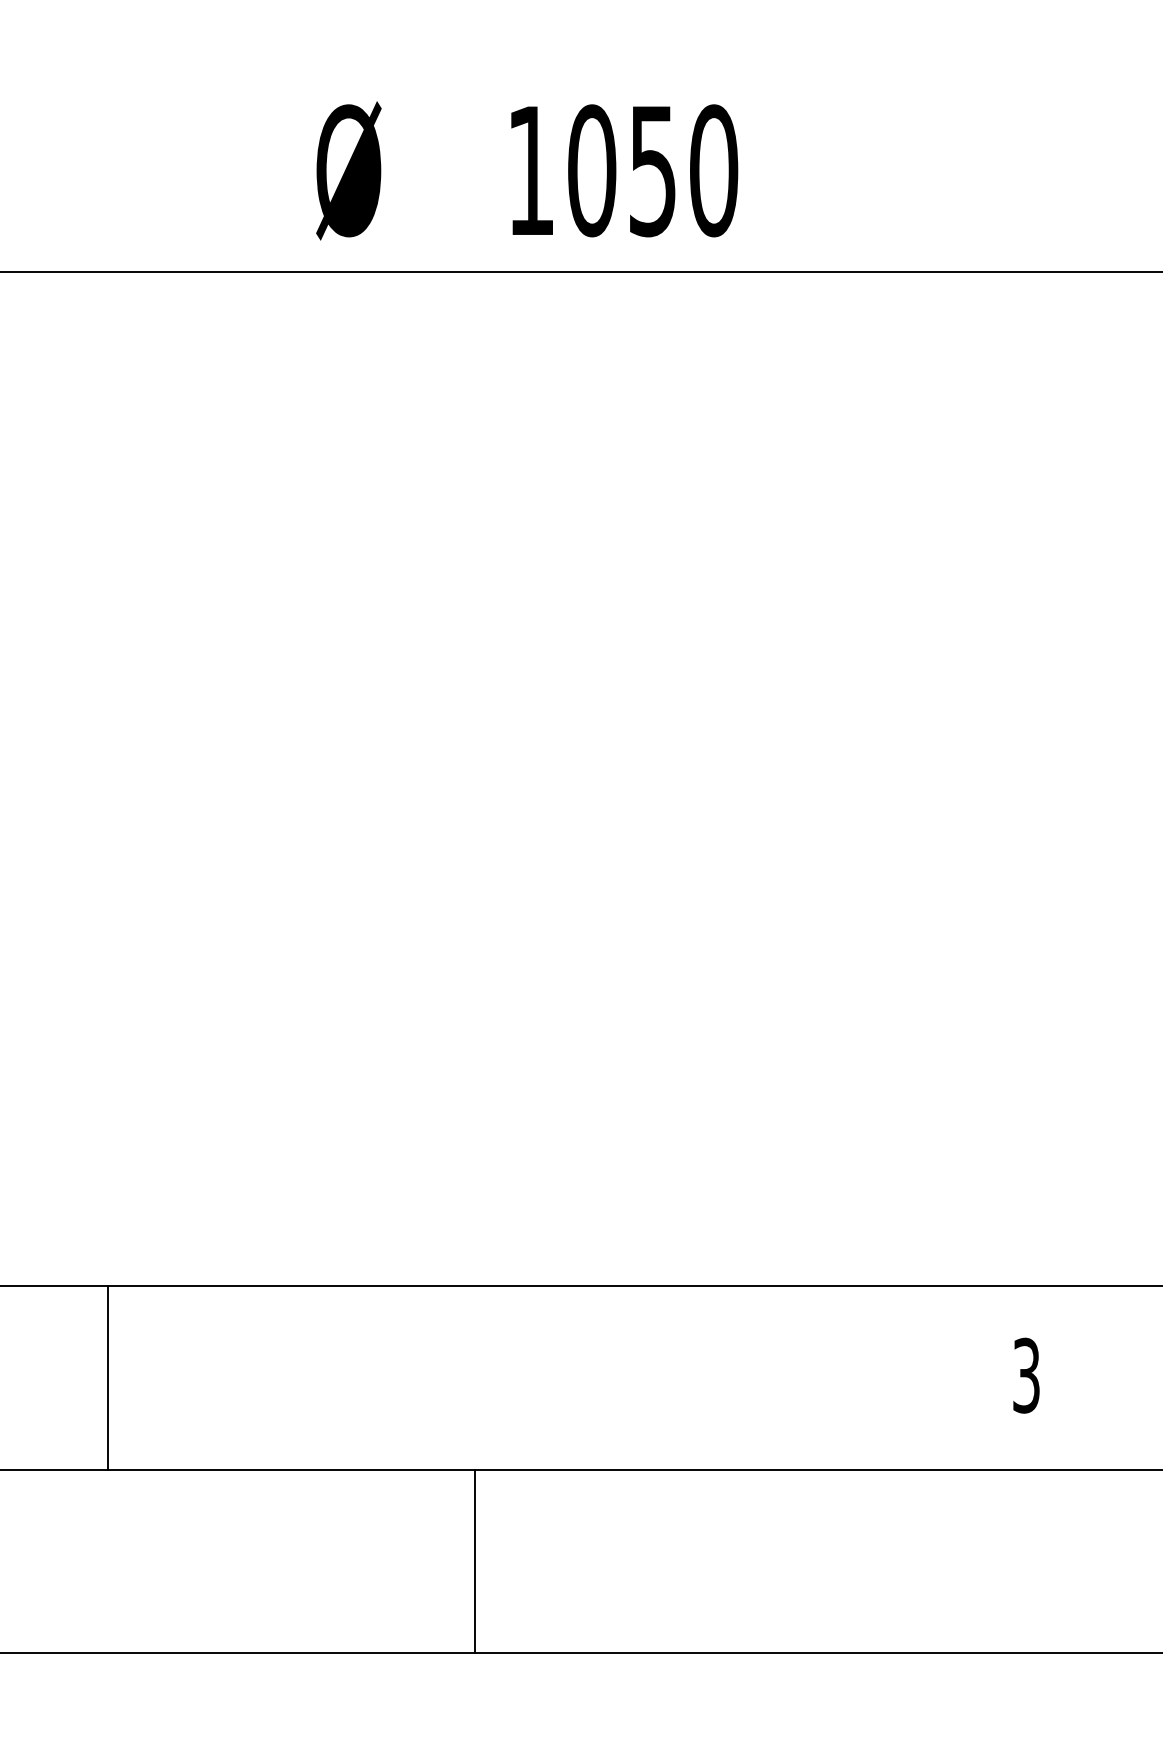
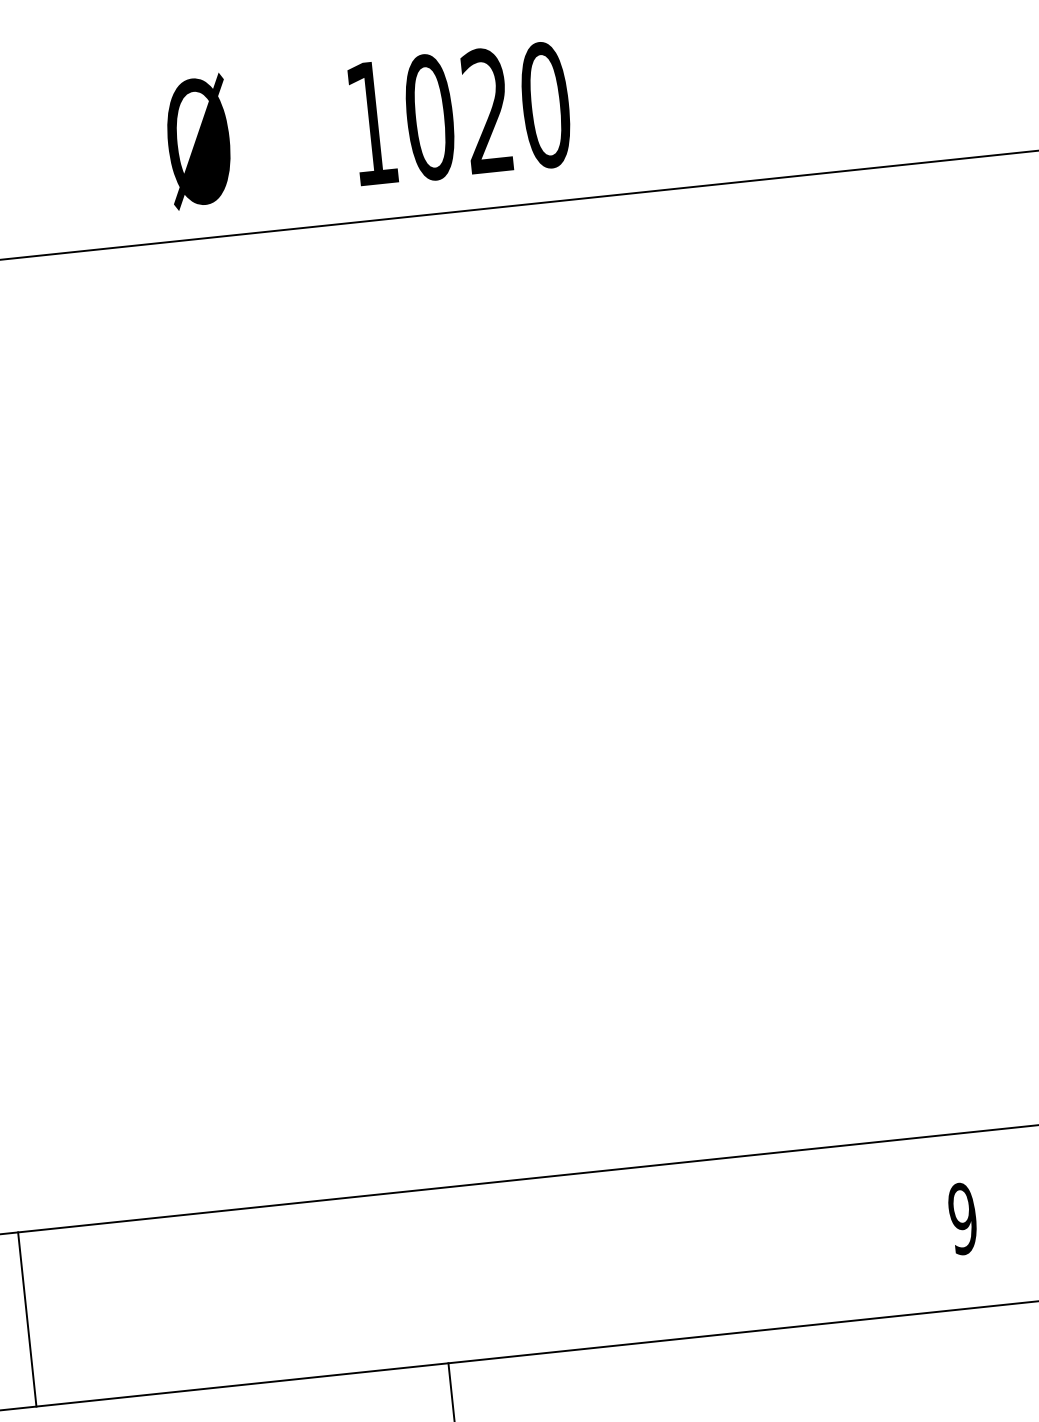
text: (652, 170) -> (487, 111), 1050 -> 1020
text: (1026, 1375) -> (963, 1218), 3 -> 9
line: (108, 1377) -> (27, 1318), moved

